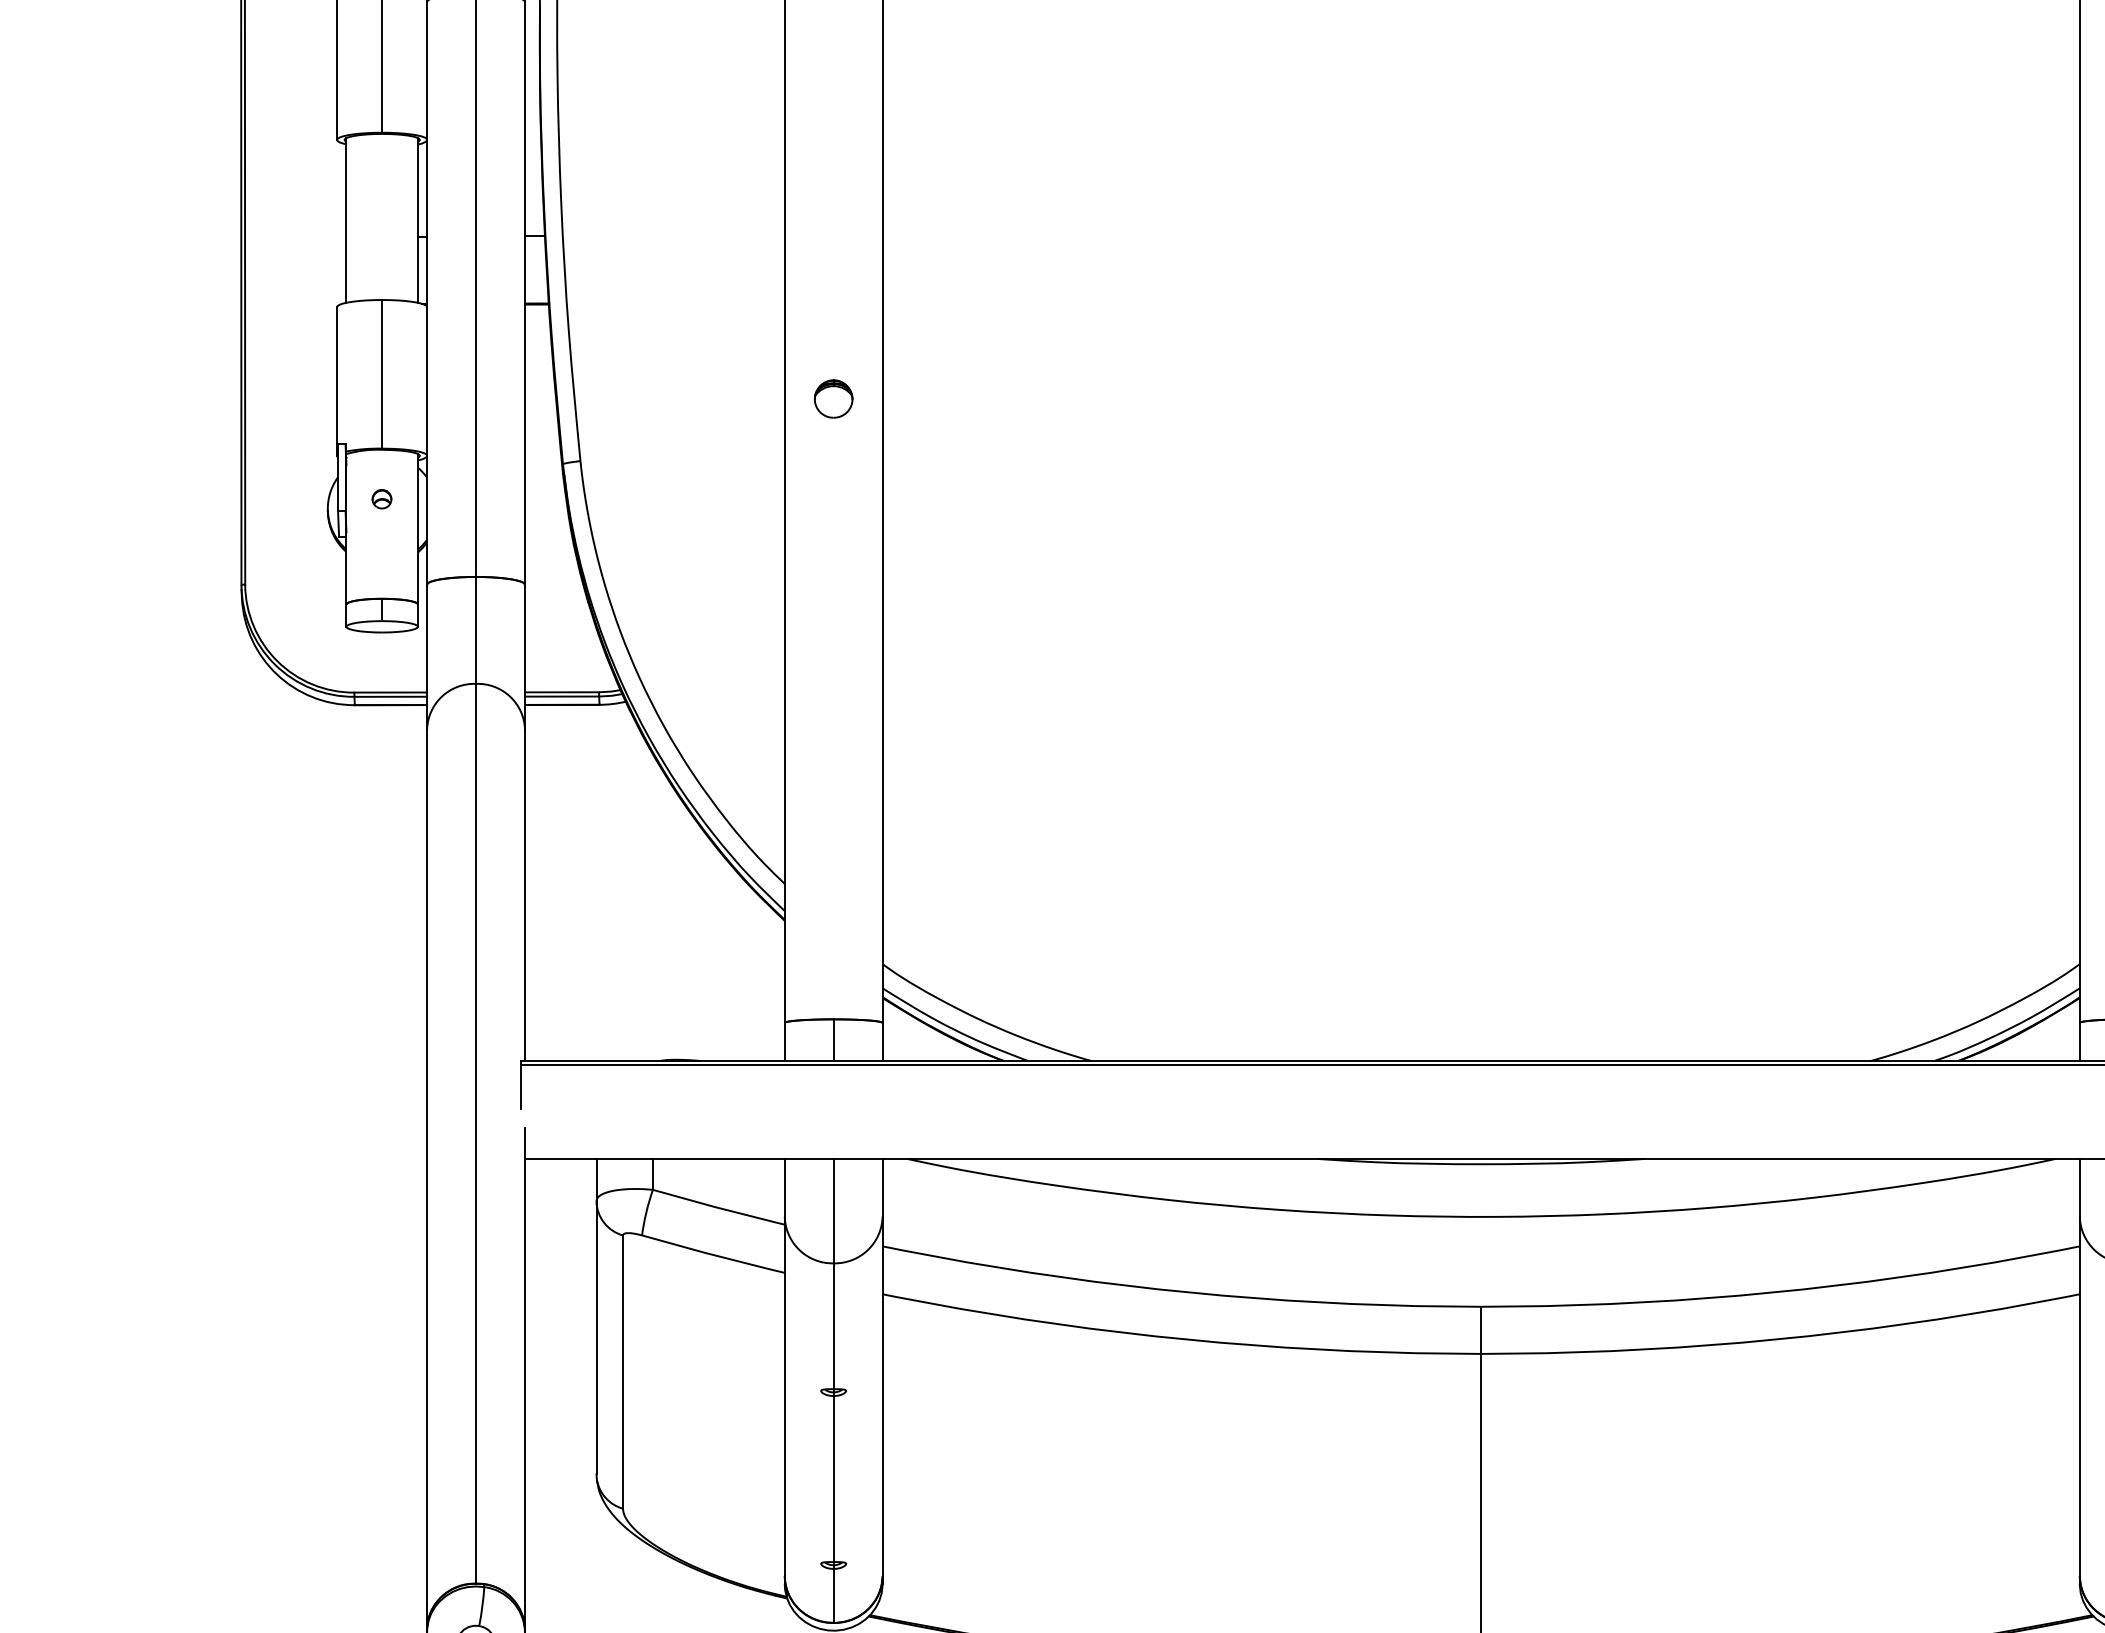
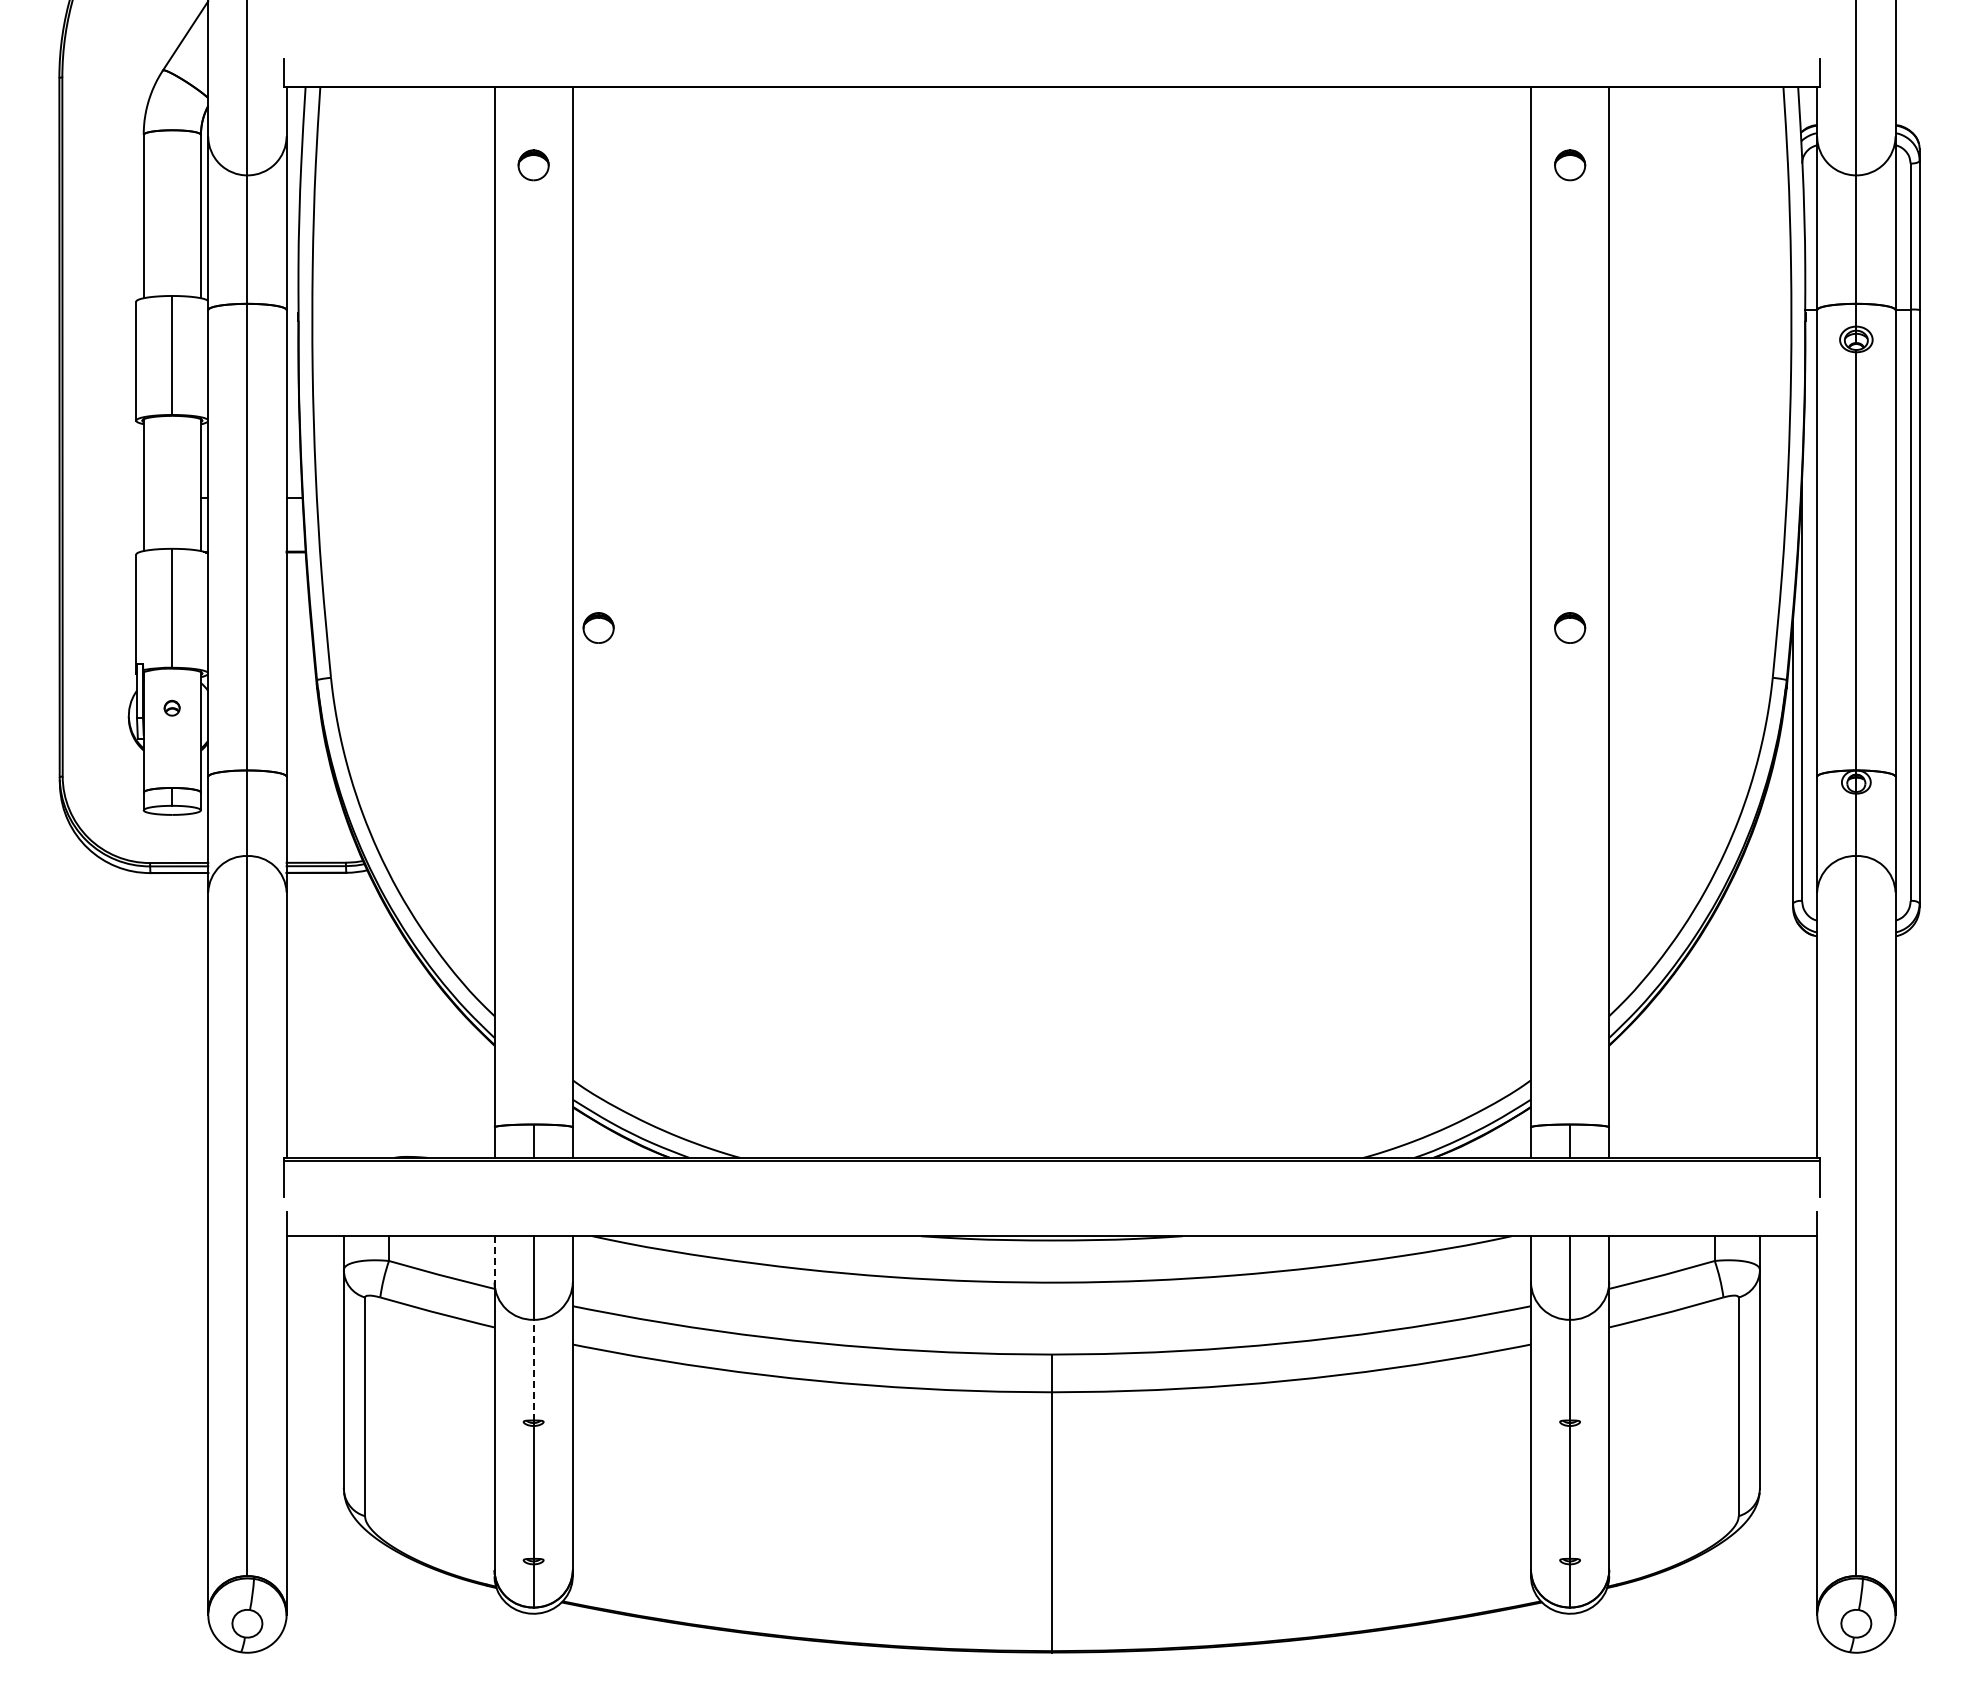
part: (833, 398) -> (598, 627), moved
line: (784, 1188) -> (494, 1259), solid -> dashed
line: (833, 1325) -> (533, 1369), solid -> dashed

